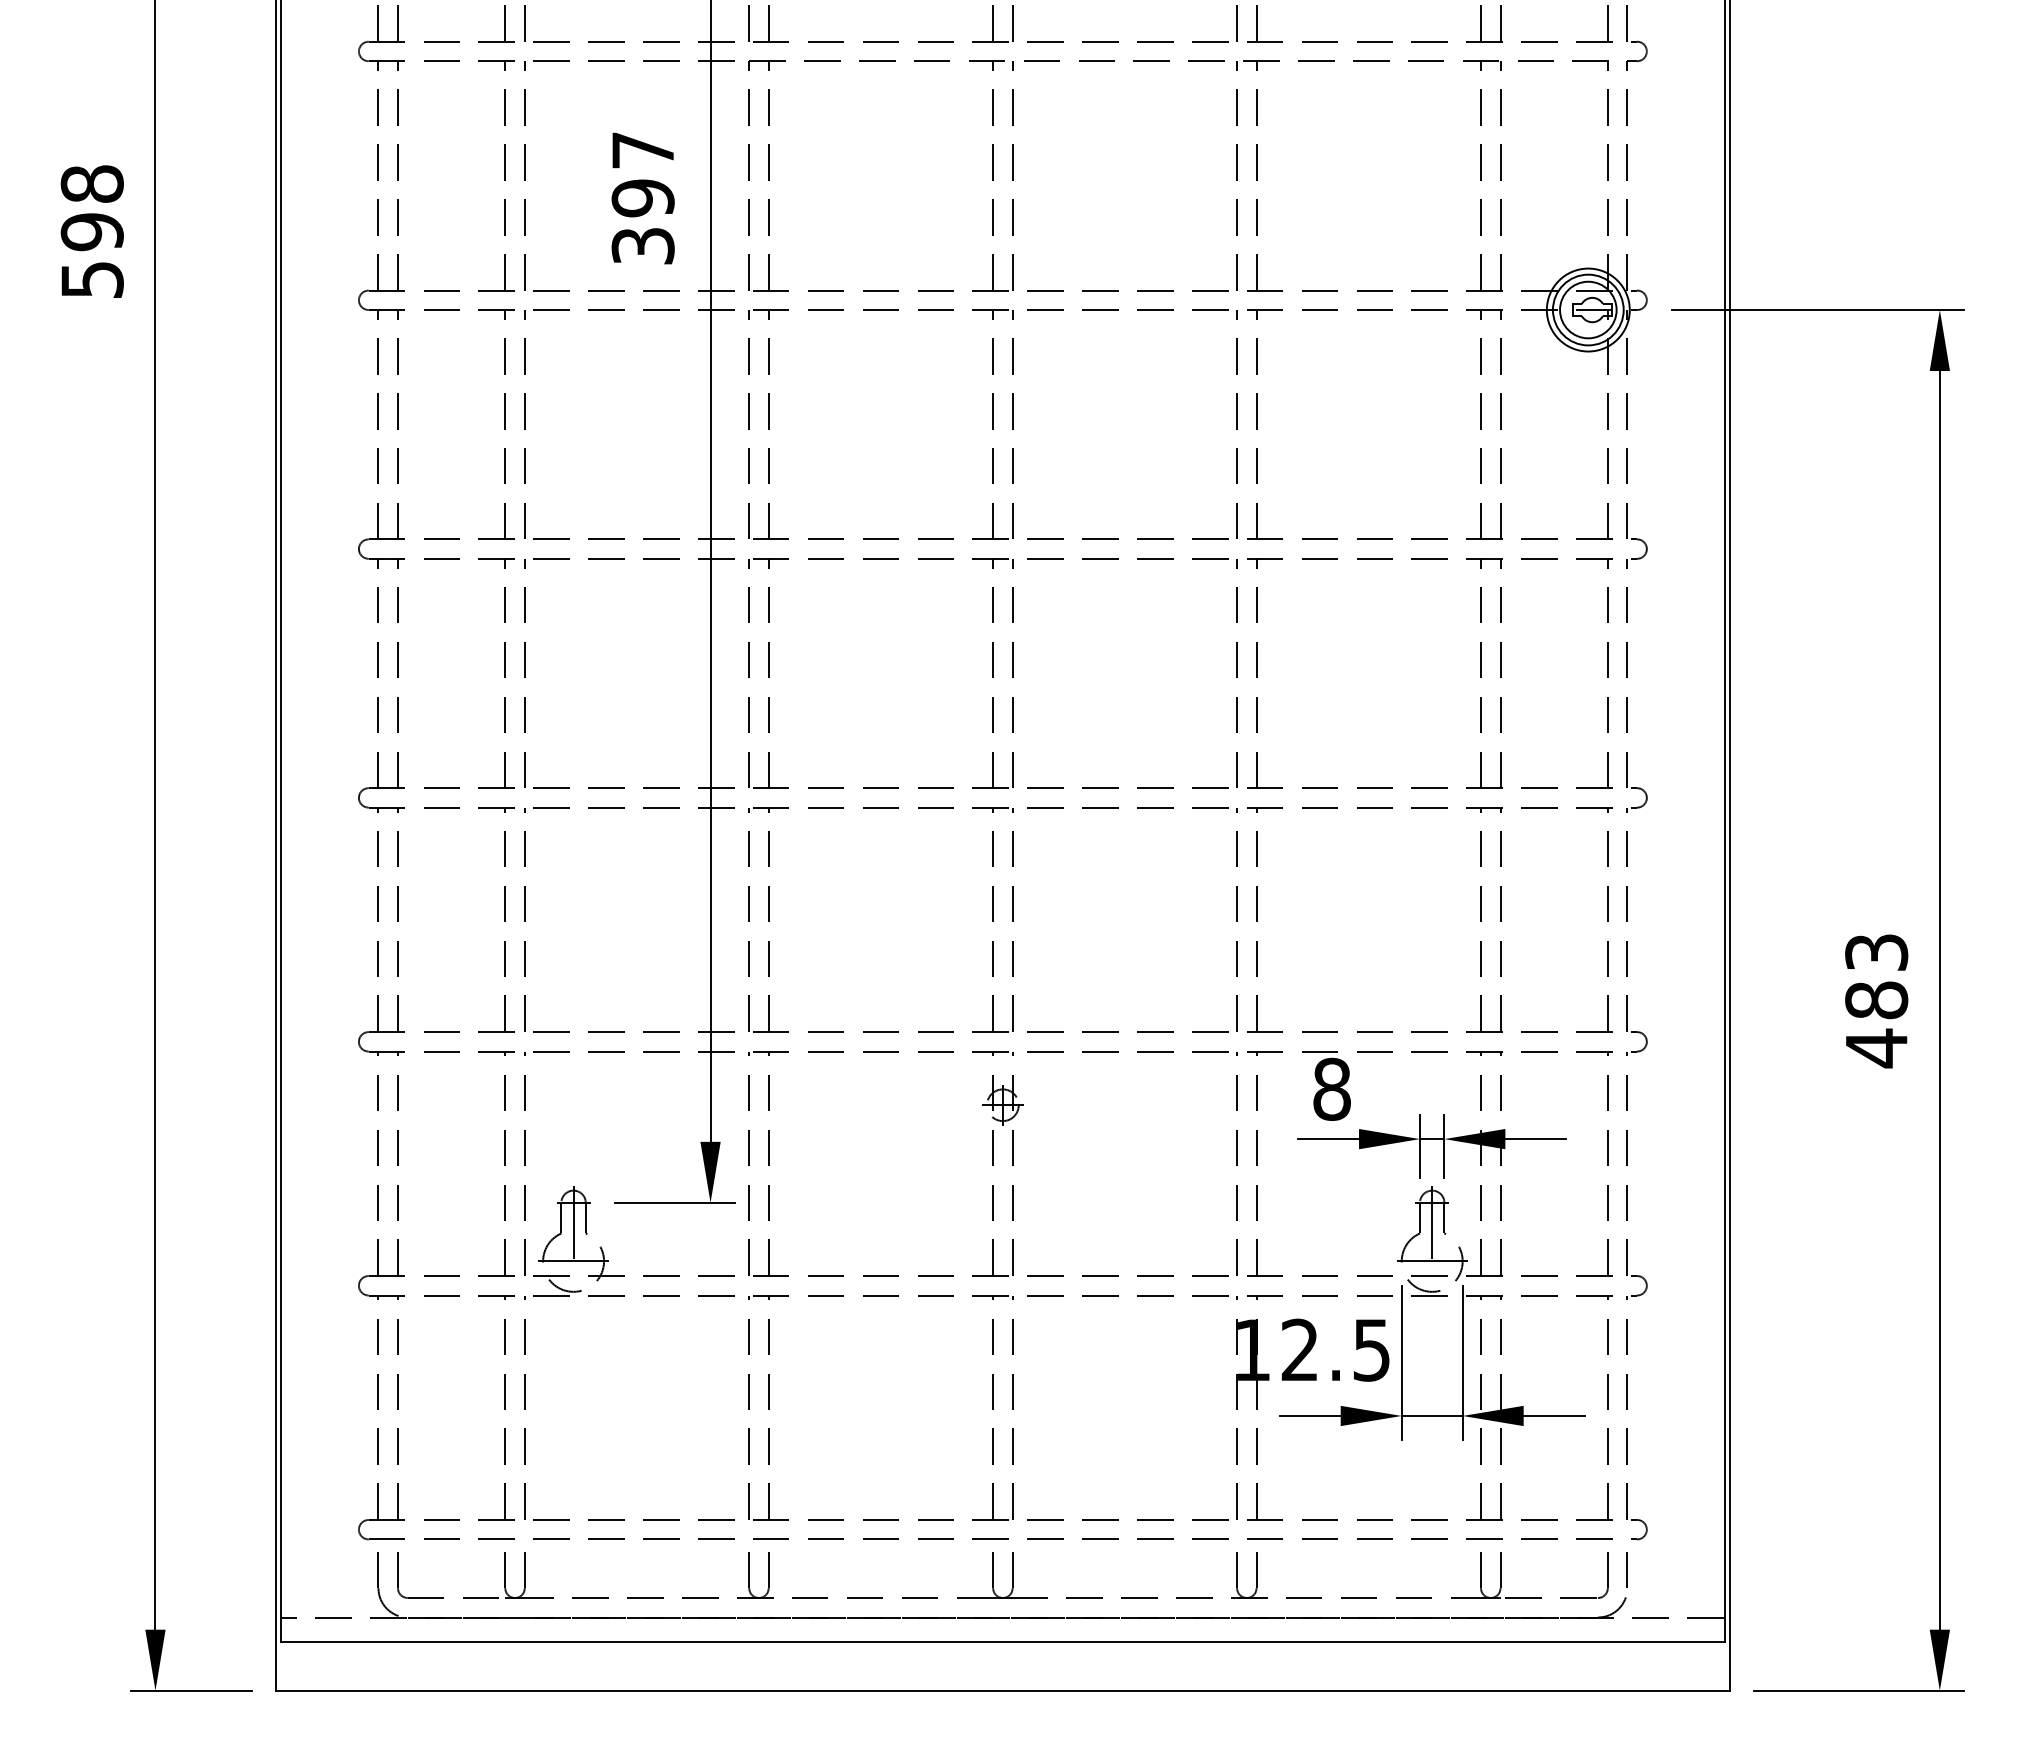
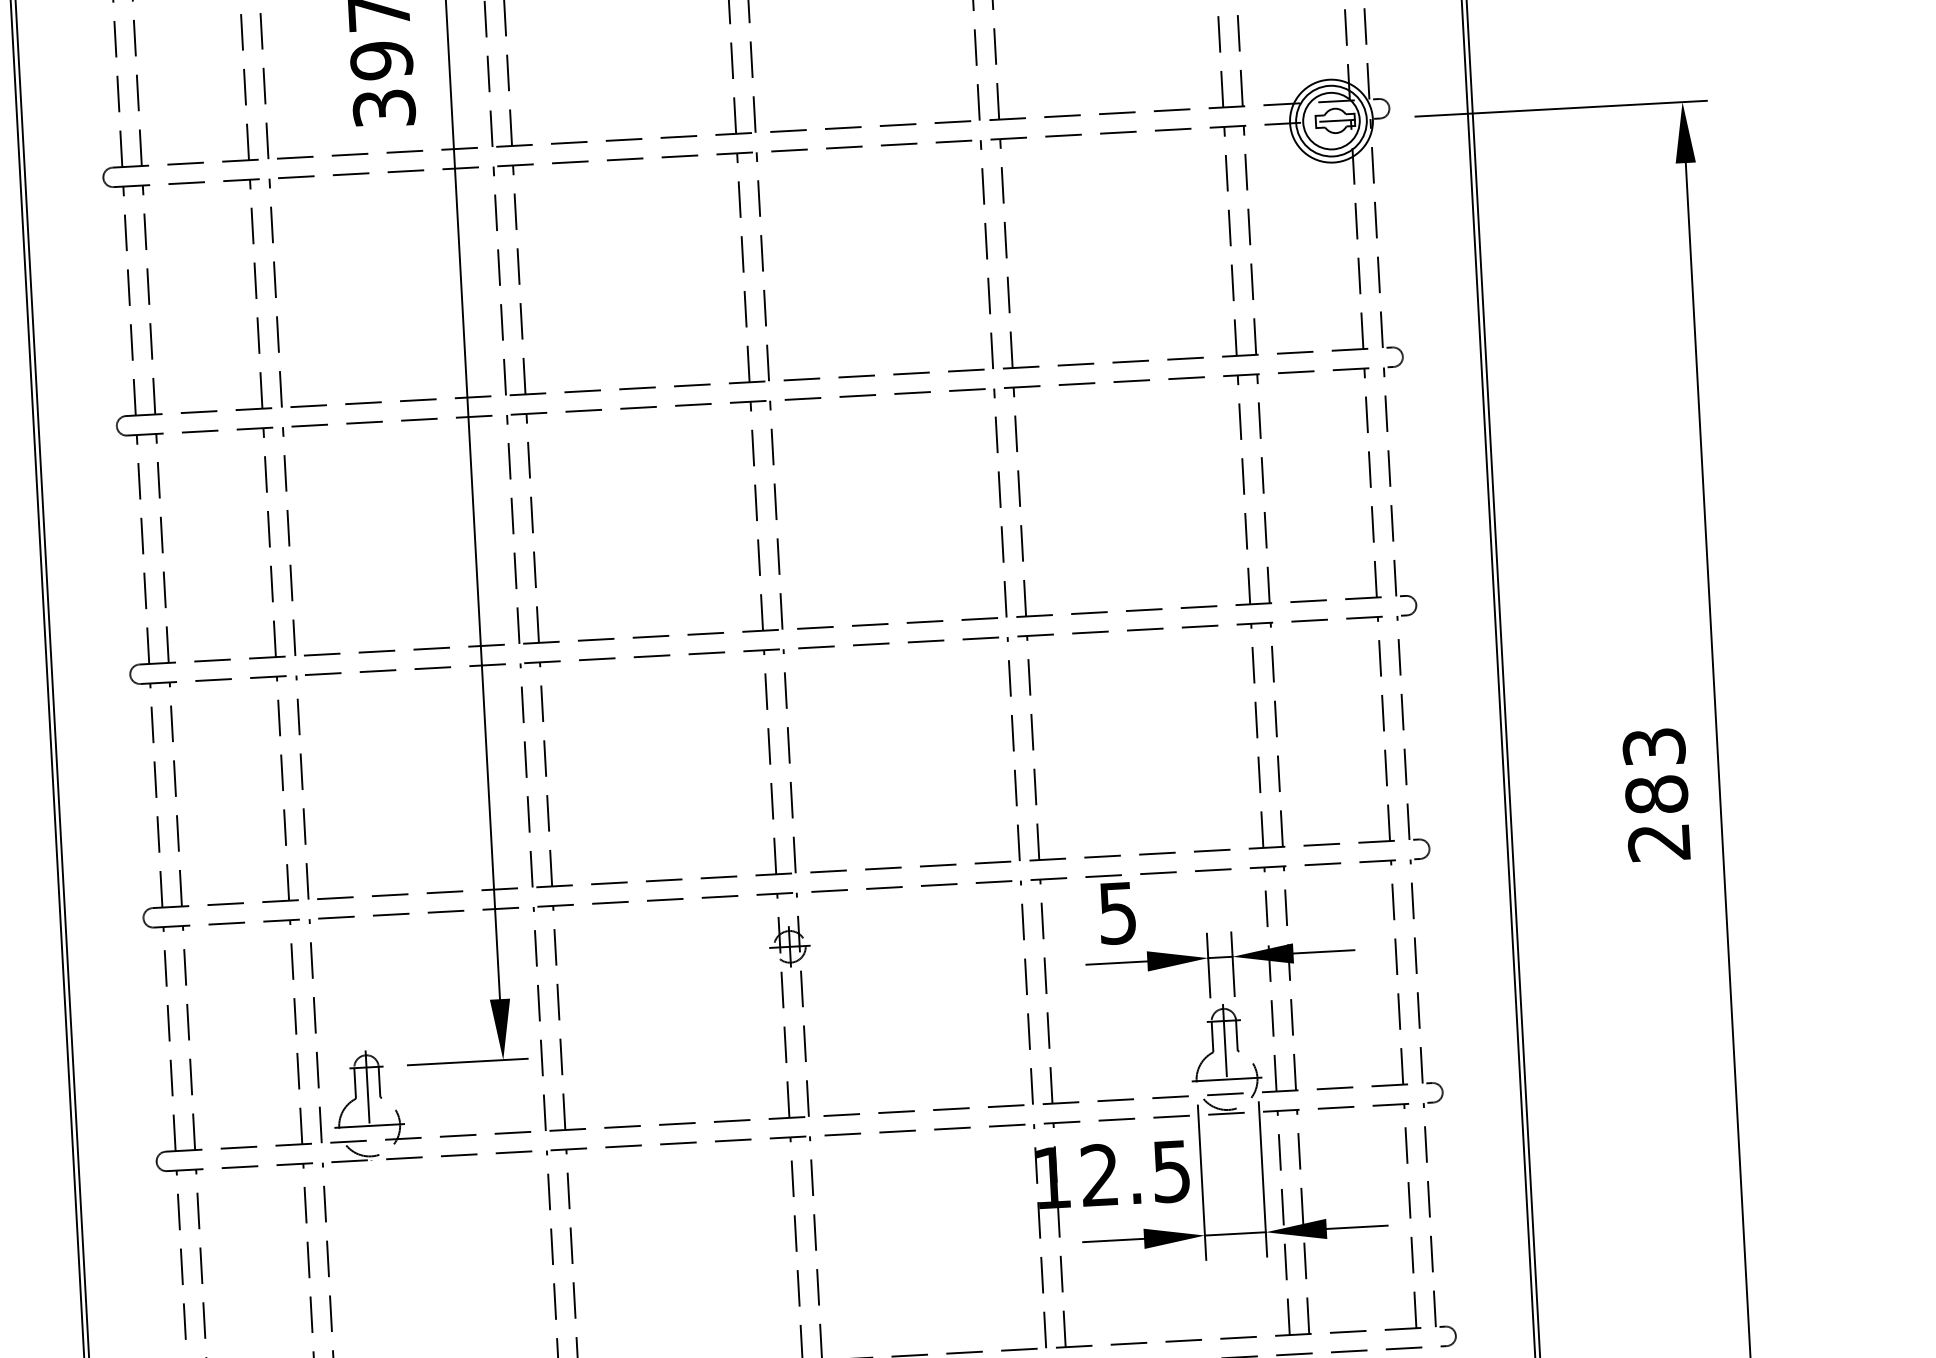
text: (1876, 1048) -> (1659, 842), 483 -> 283
text: (1331, 1088) -> (1117, 912), 8 -> 5

